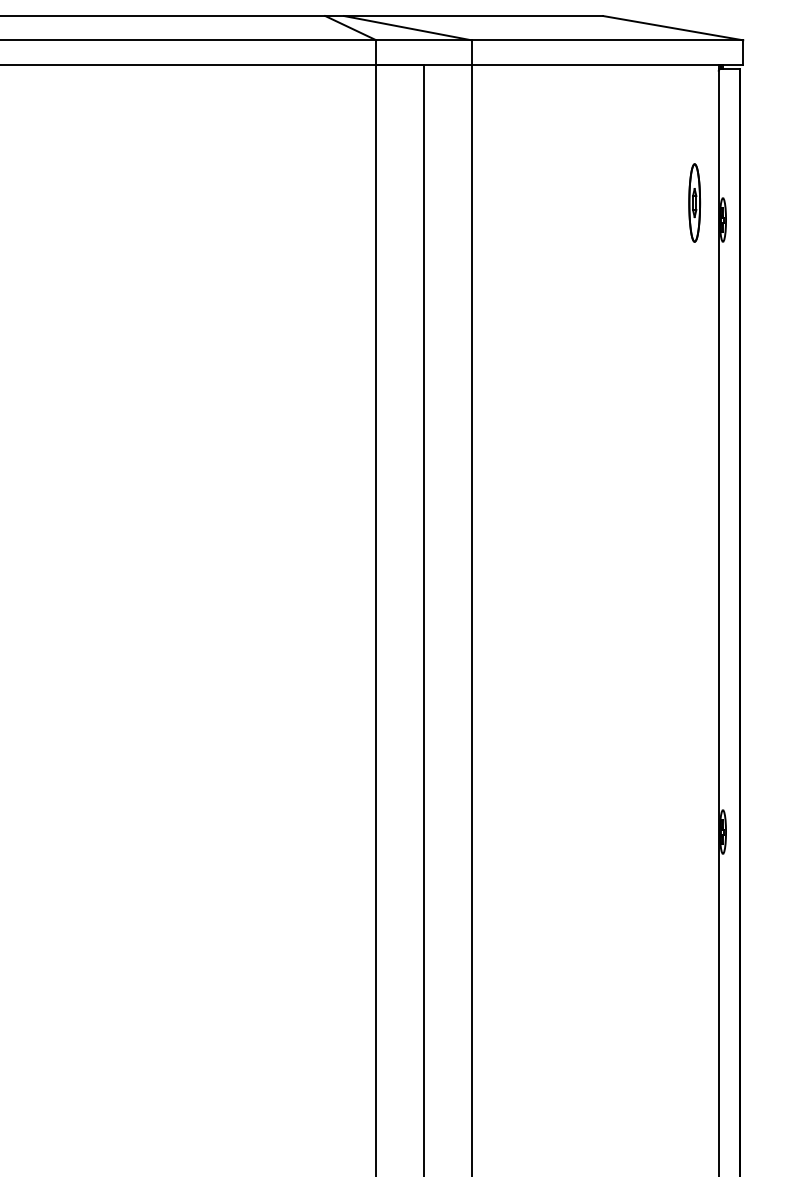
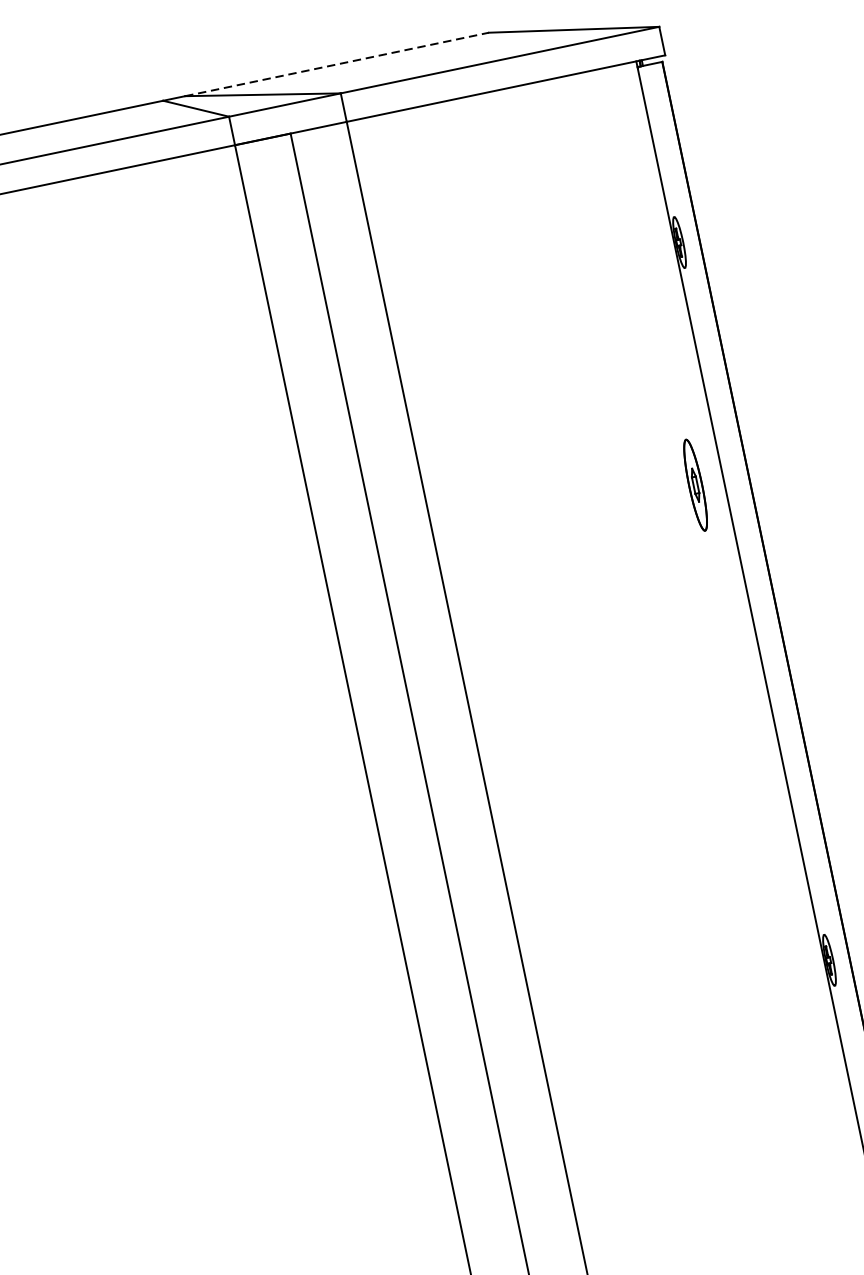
line: (473, 16) -> (337, 65), solid -> dashed
part: (694, 202) -> (695, 484), moved

